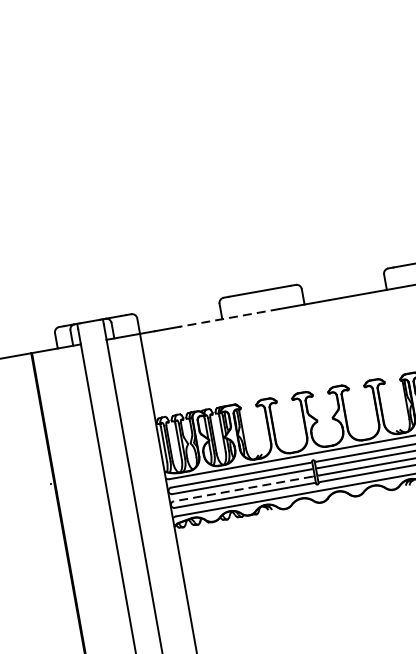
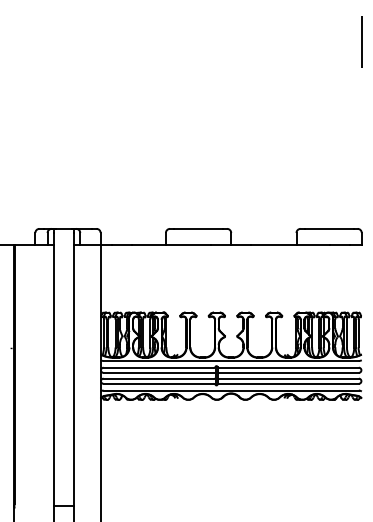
line: (229, 318) -> (171, 245), dashed -> solid
line: (242, 488) -> (158, 378), dashed -> solid

